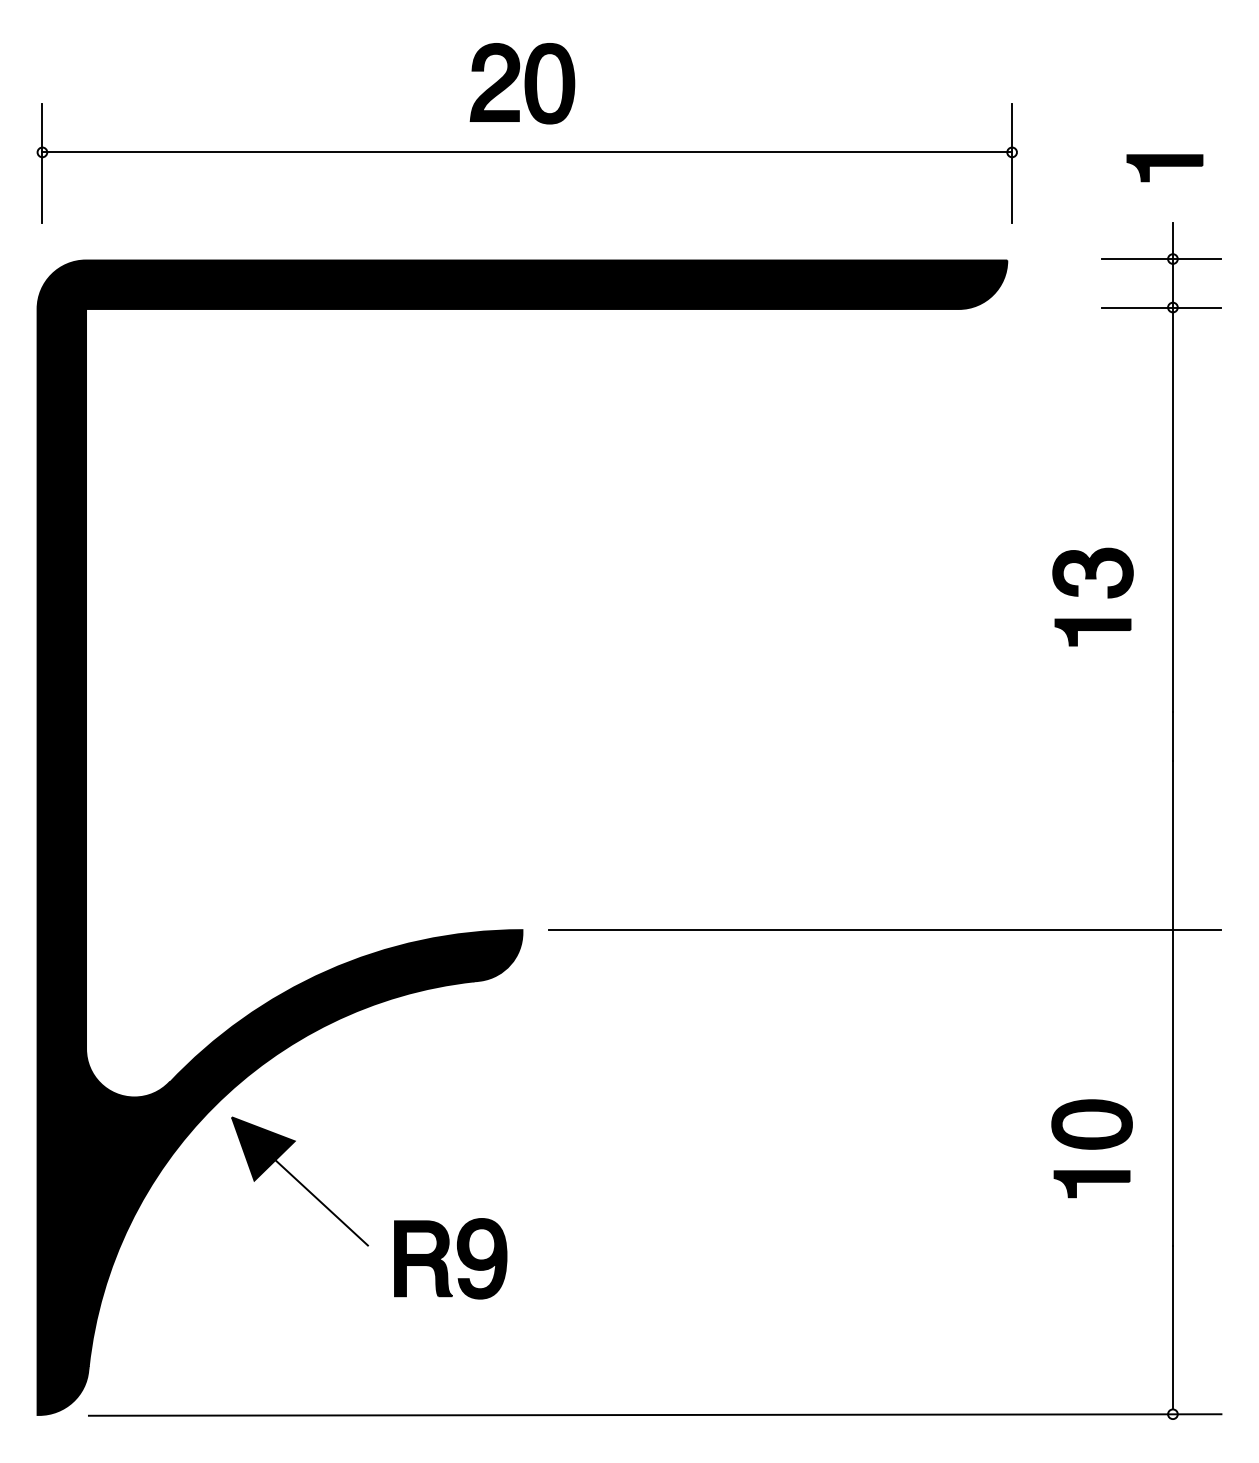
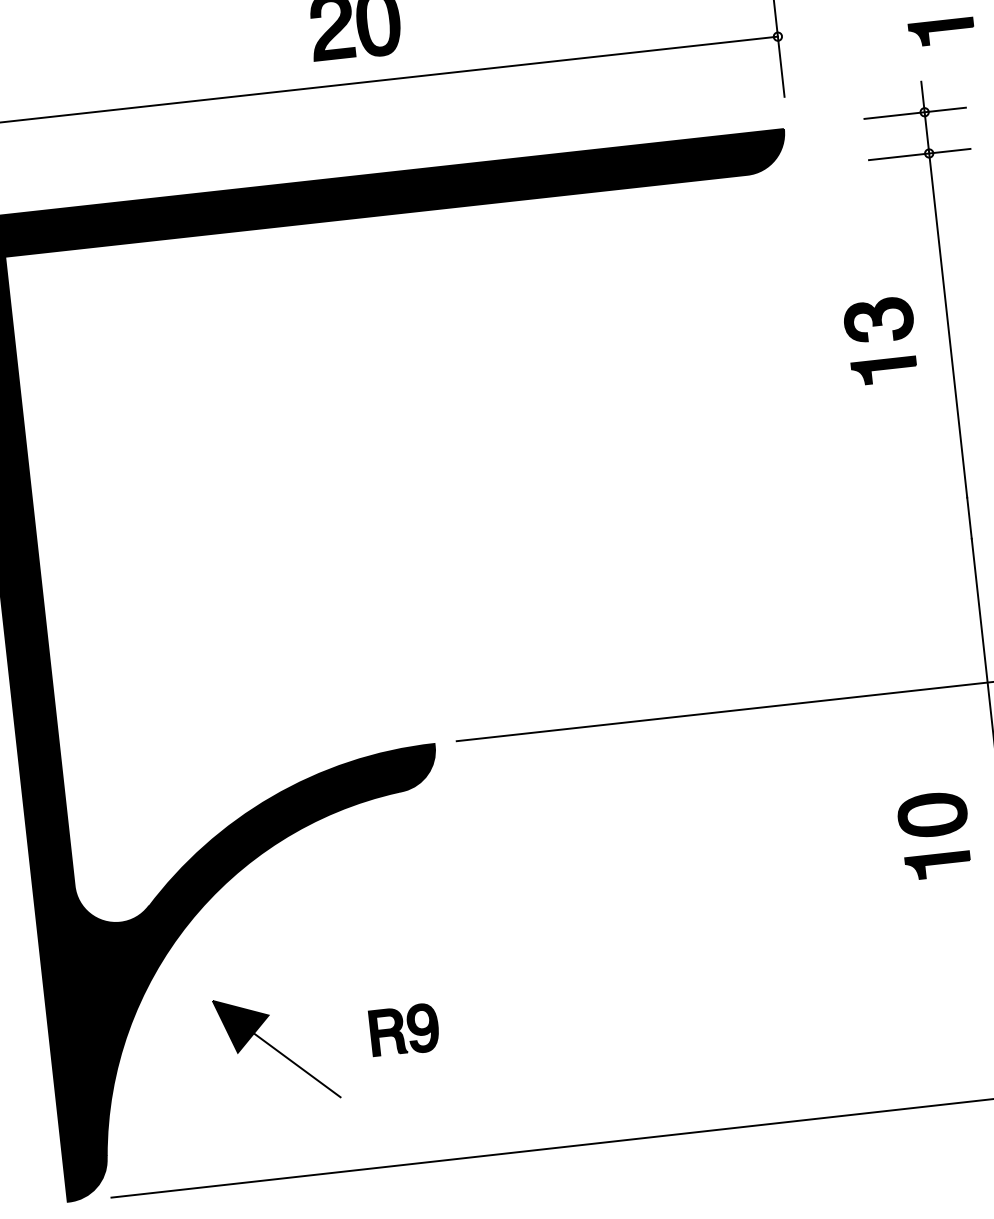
part: (1164, 168) -> (941, 32), moved
part: (1078, 596) -> (868, 341), moved
part: (1091, 1148) -> (934, 835), moved
part: (299, 1181) -> (276, 1049), moved
part: (450, 1258) -> (404, 1029), size x0.7

